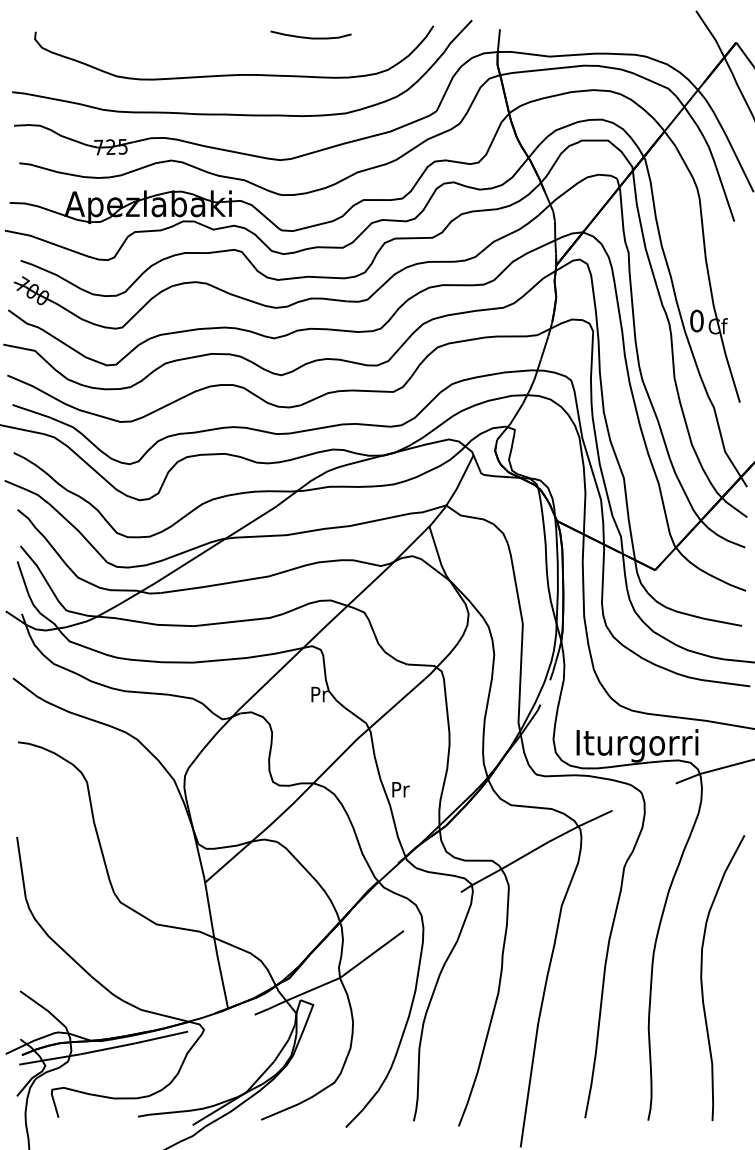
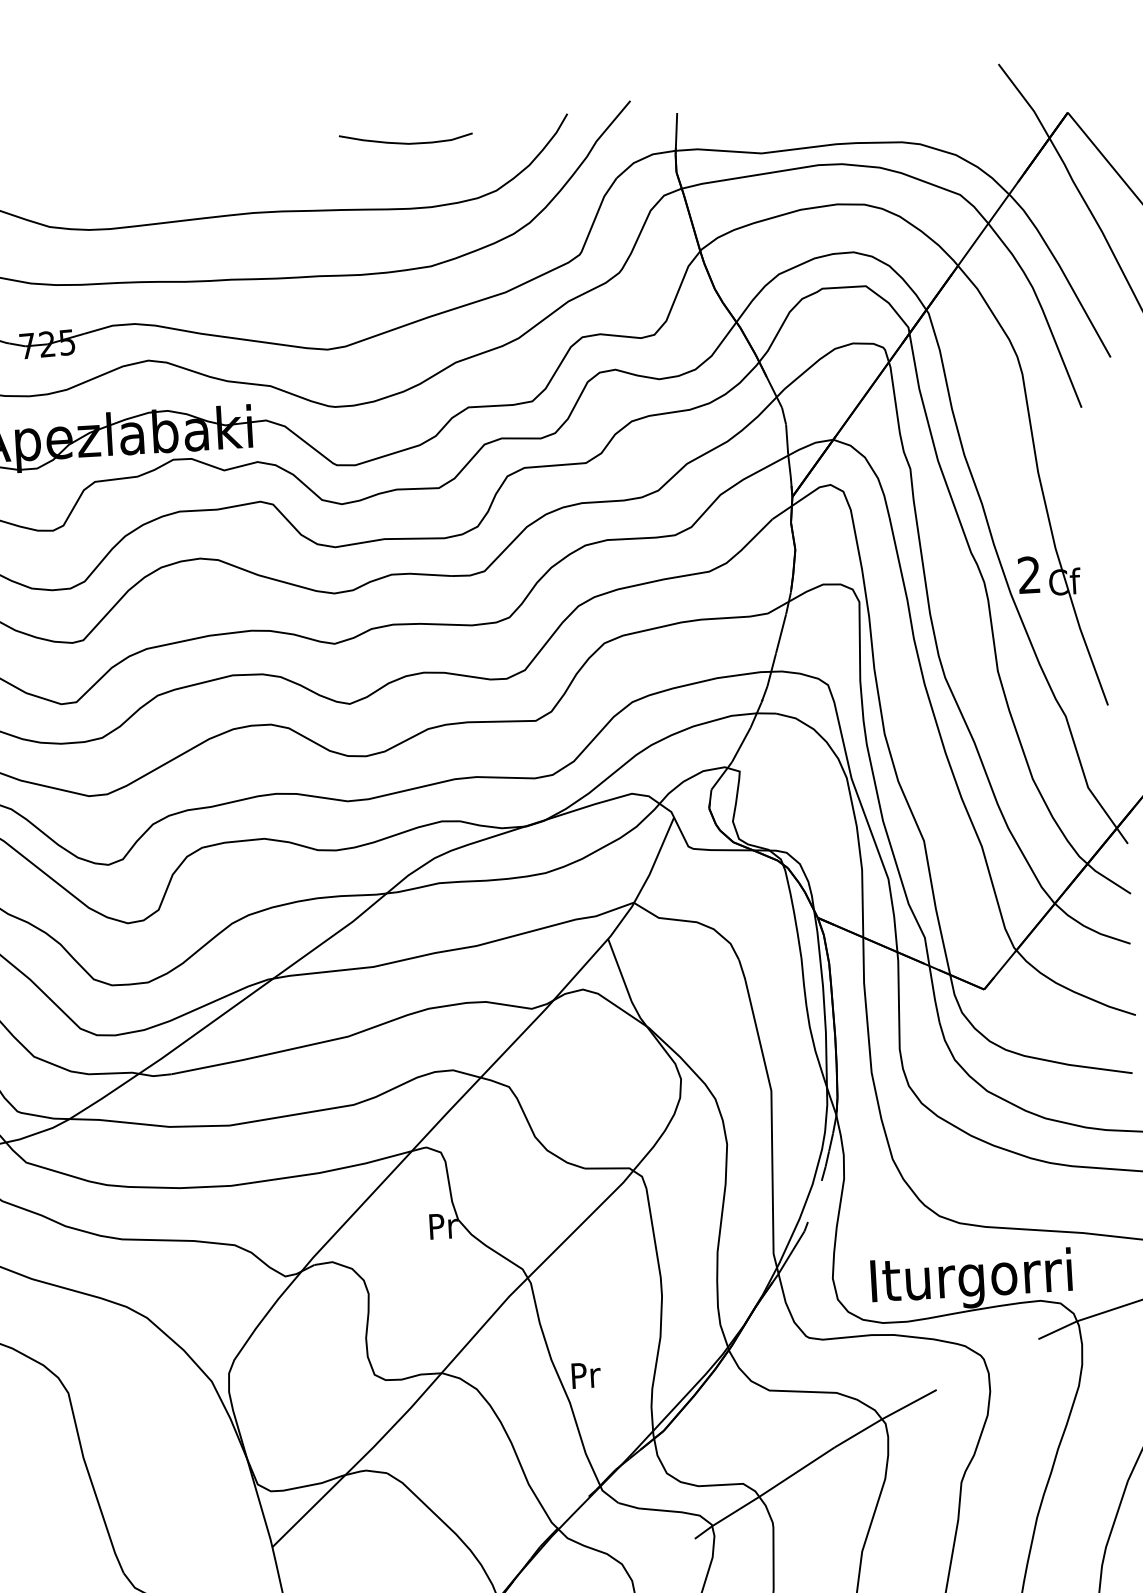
curve: (310, 37) -> (405, 142), moved
text: (696, 320) -> (1028, 574), 0 -> 2

